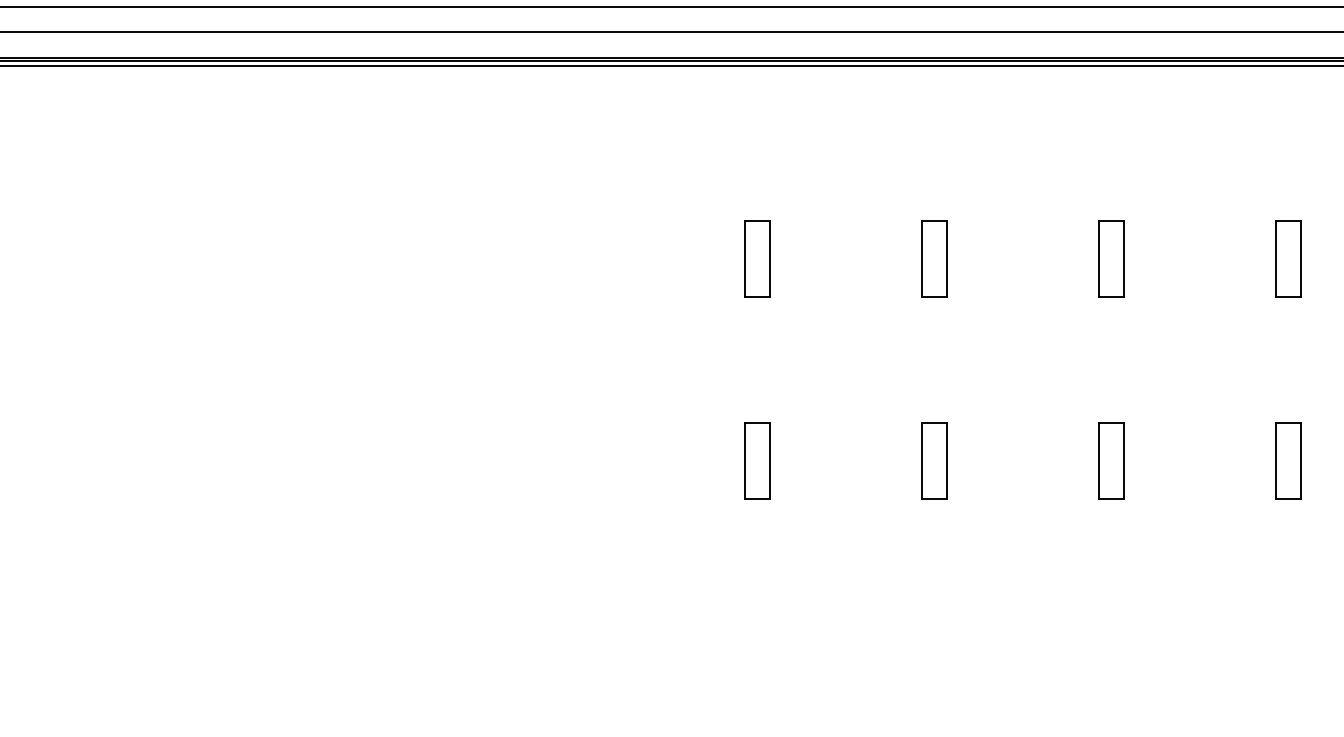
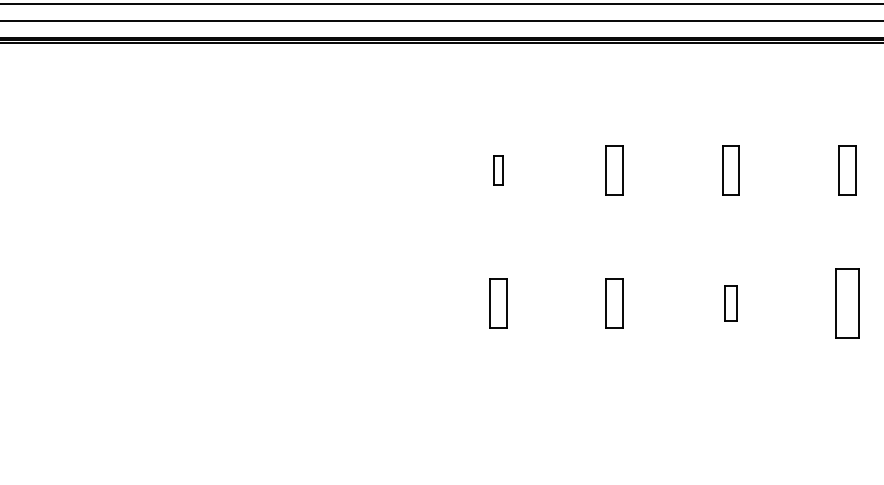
part: (757, 259) -> (498, 170), size x0.6
part: (1110, 461) -> (730, 303), size x0.7
part: (1288, 461) -> (847, 303), size x1.4

